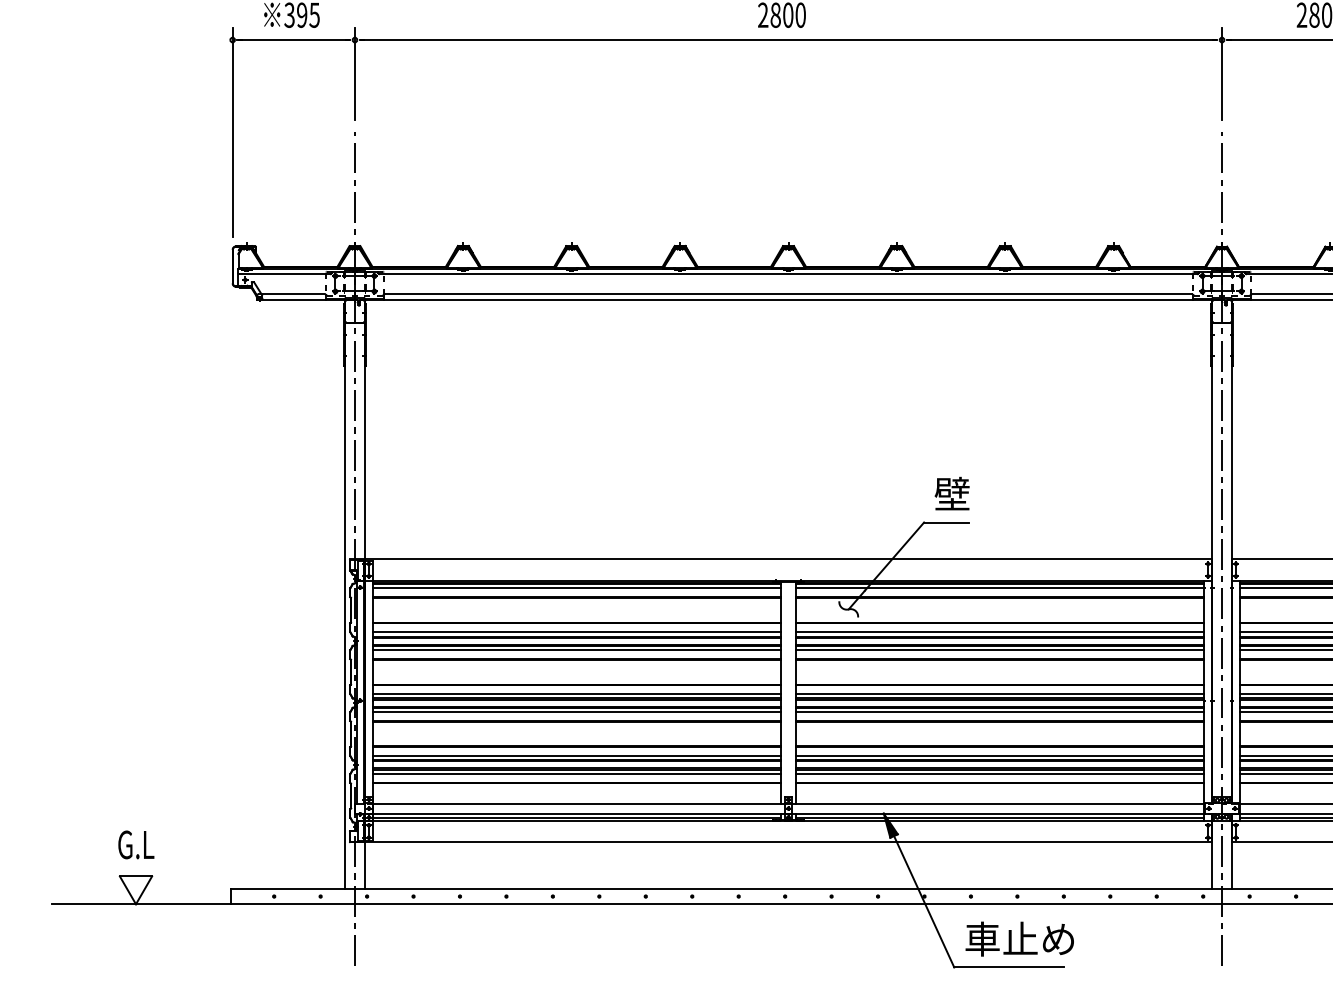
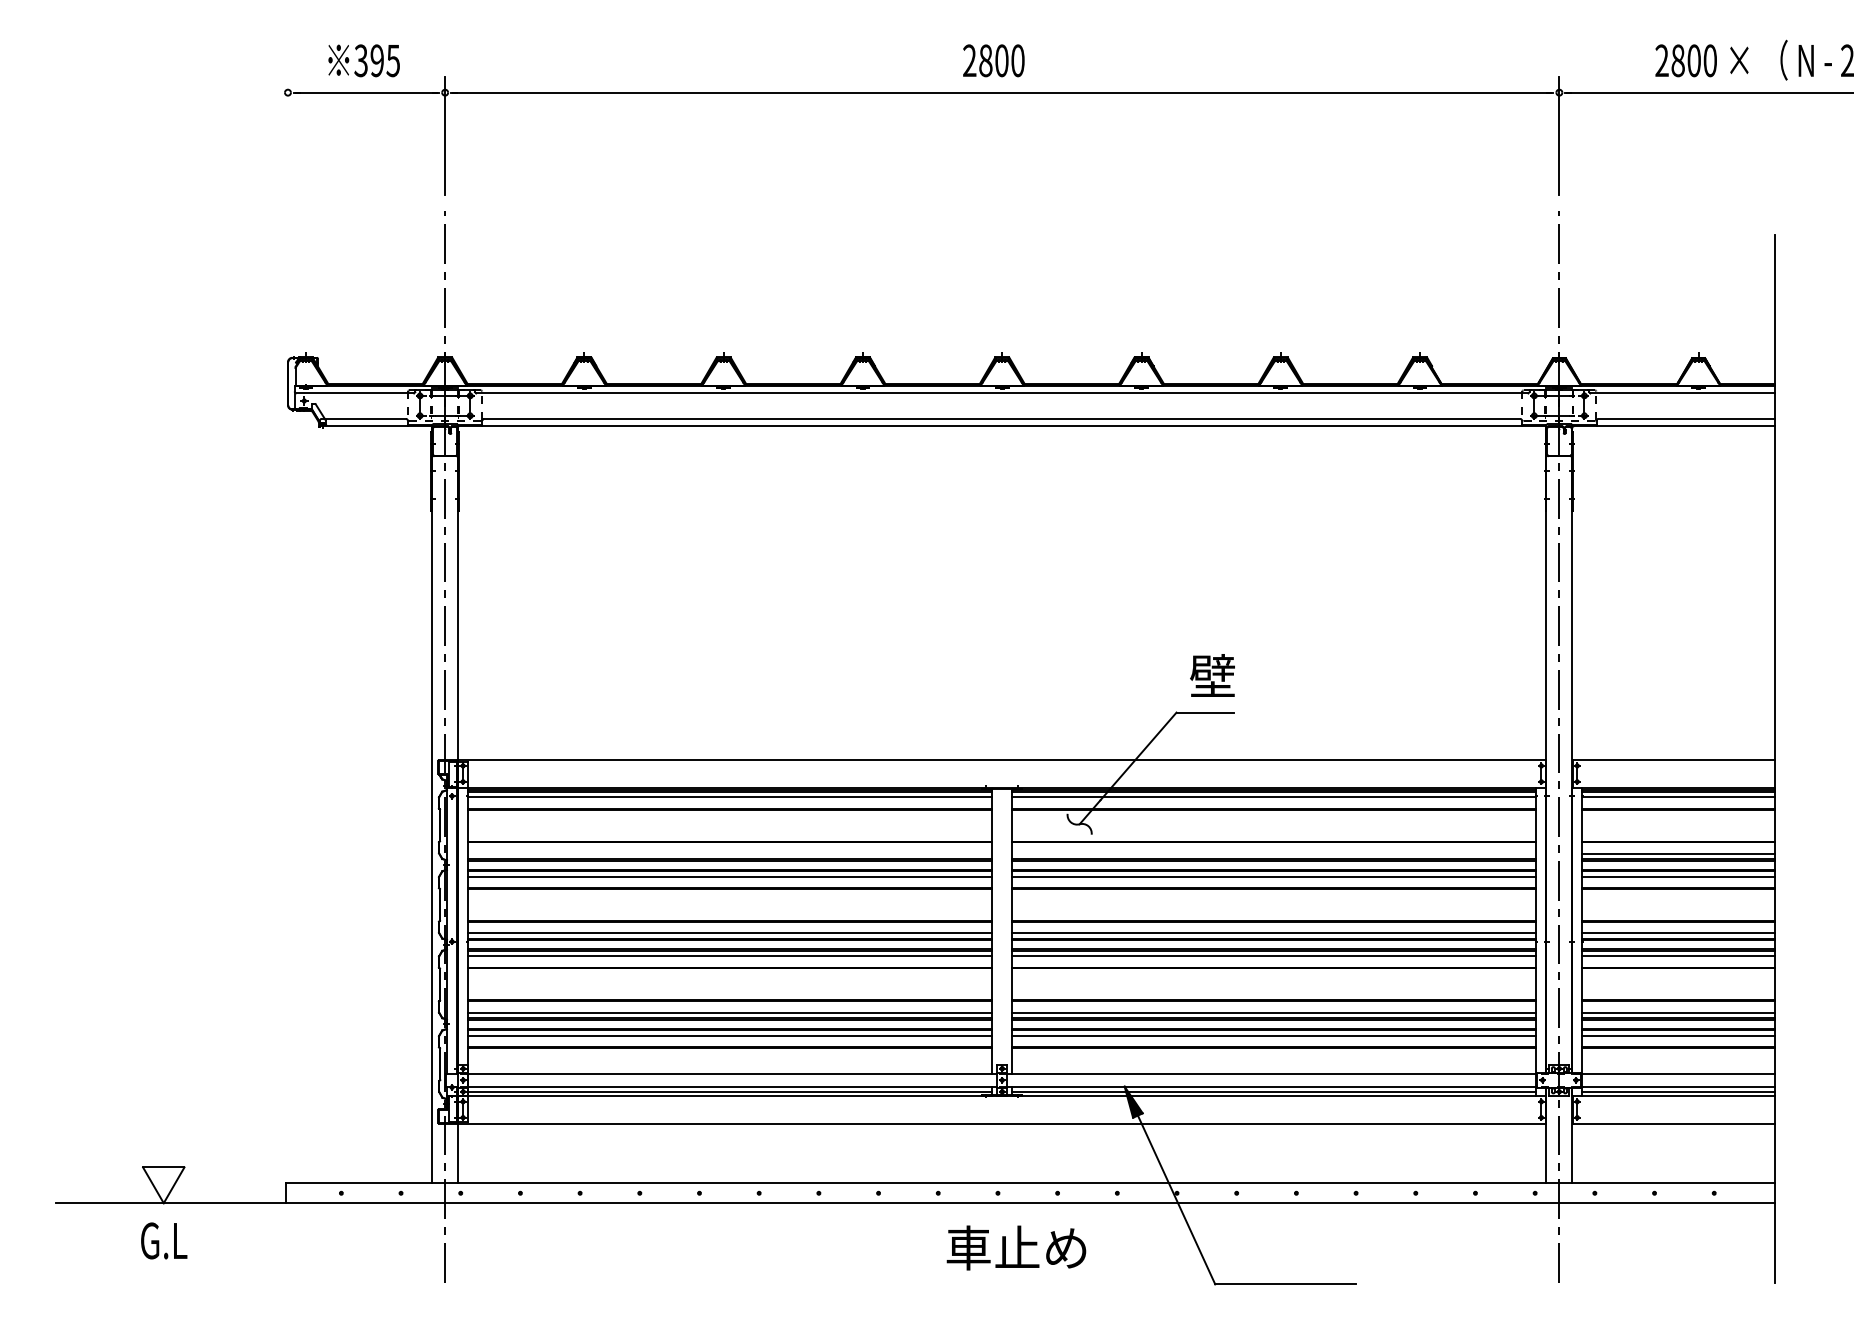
line: (232, 132) -> (287, 211), removed
line: (577, 632) -> (730, 853), removed
line: (1000, 632) -> (1274, 853), removed
text: (136, 844) -> (164, 1240), moved
text: (1019, 938) -> (1016, 1247), moved

